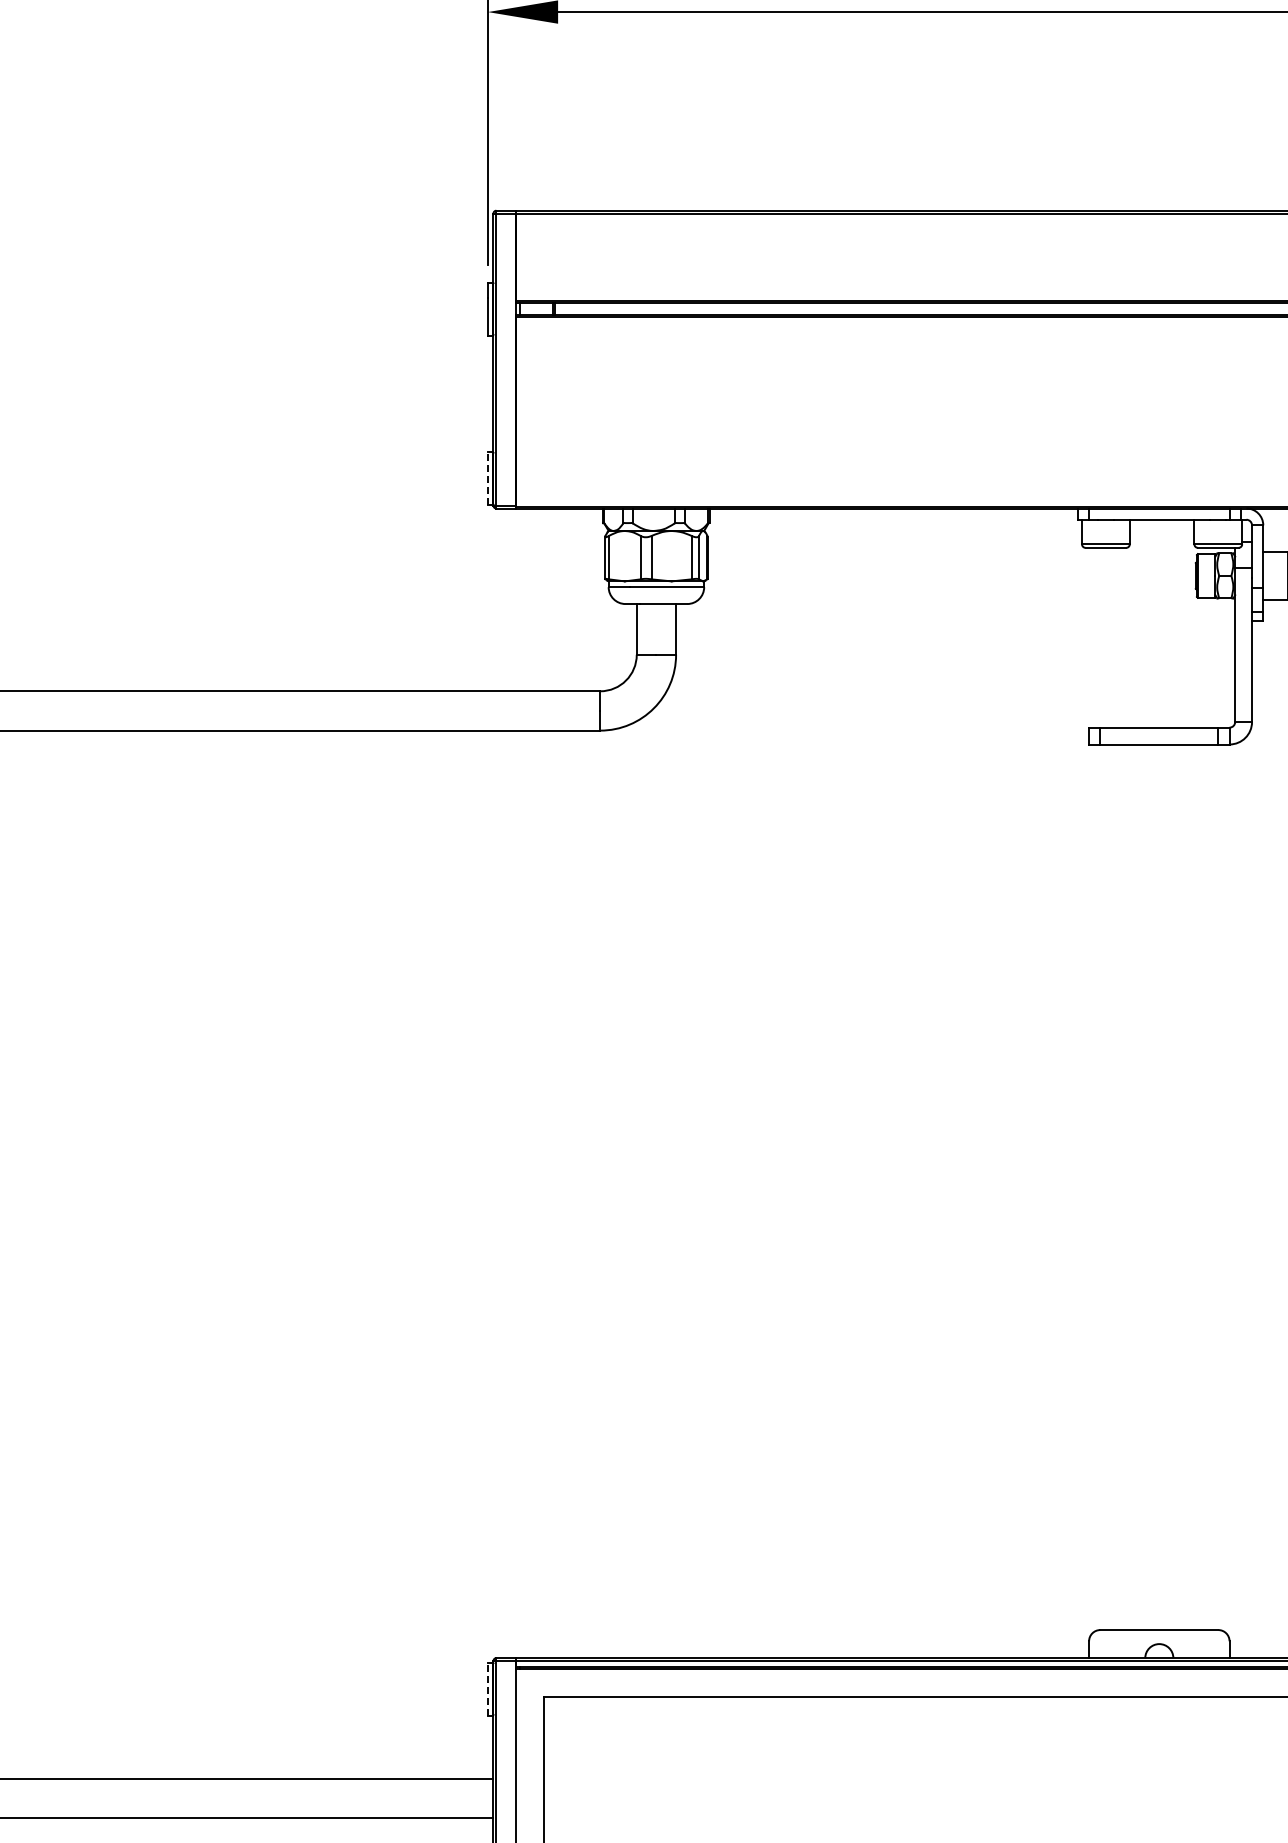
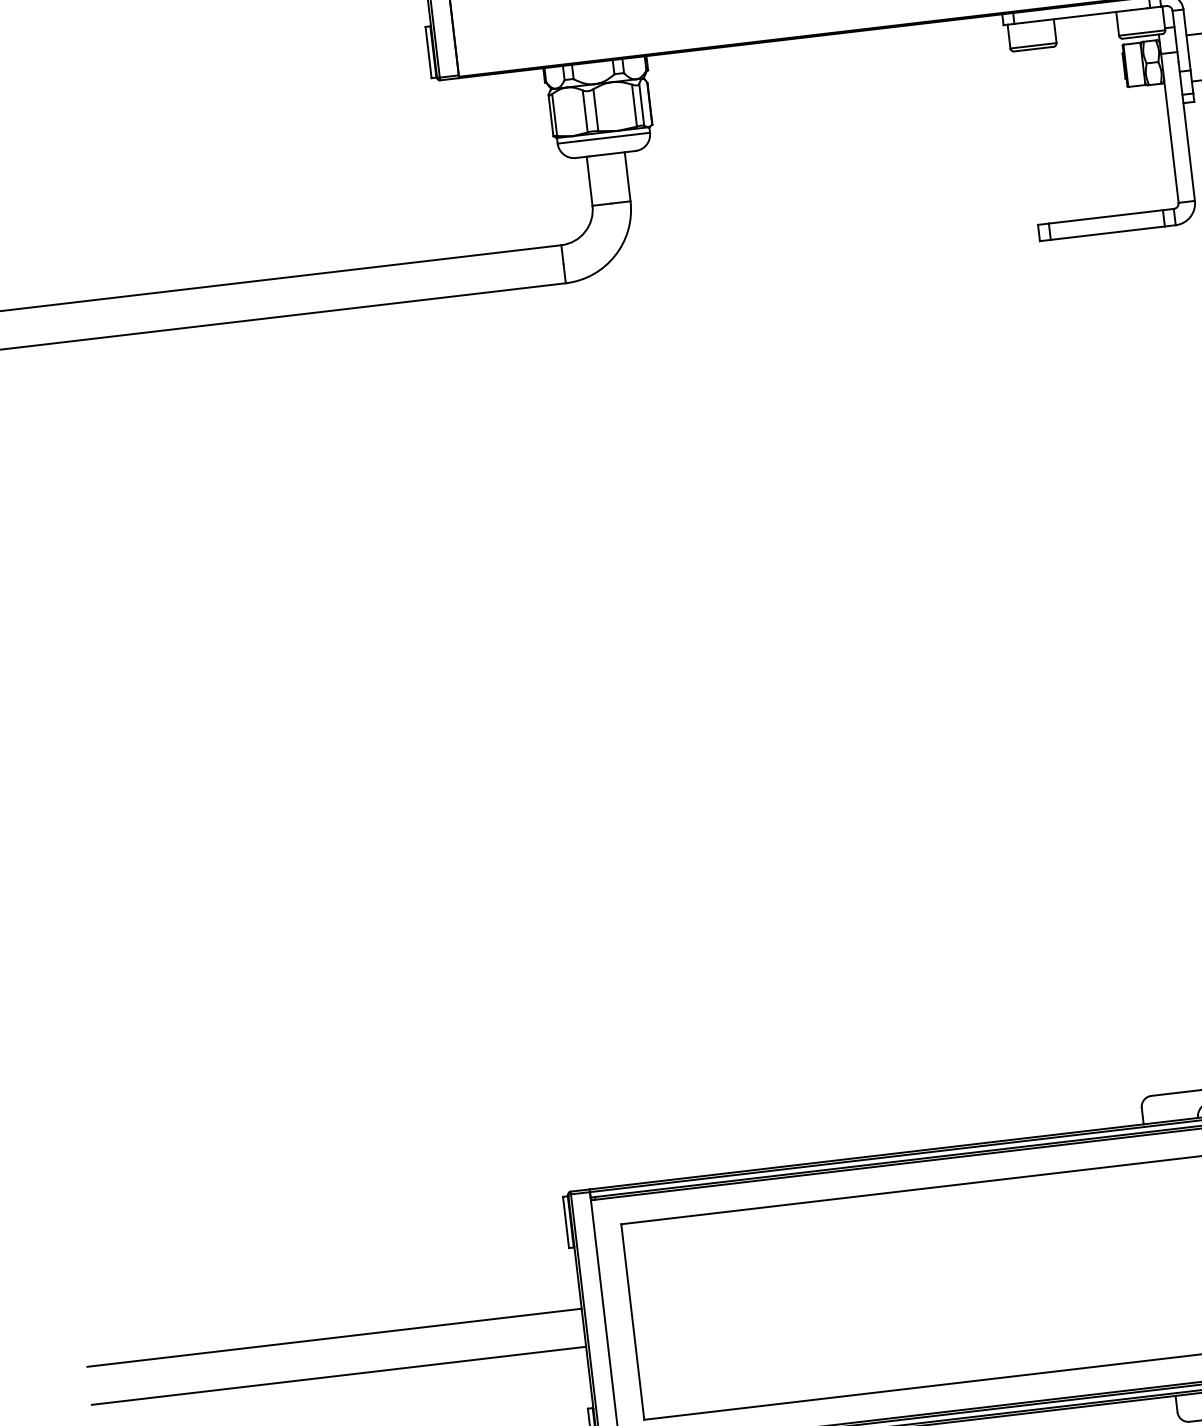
line: (487, 478) -> (428, 52), dashed -> solid
line: (487, 1688) -> (565, 1221), dashed -> solid

